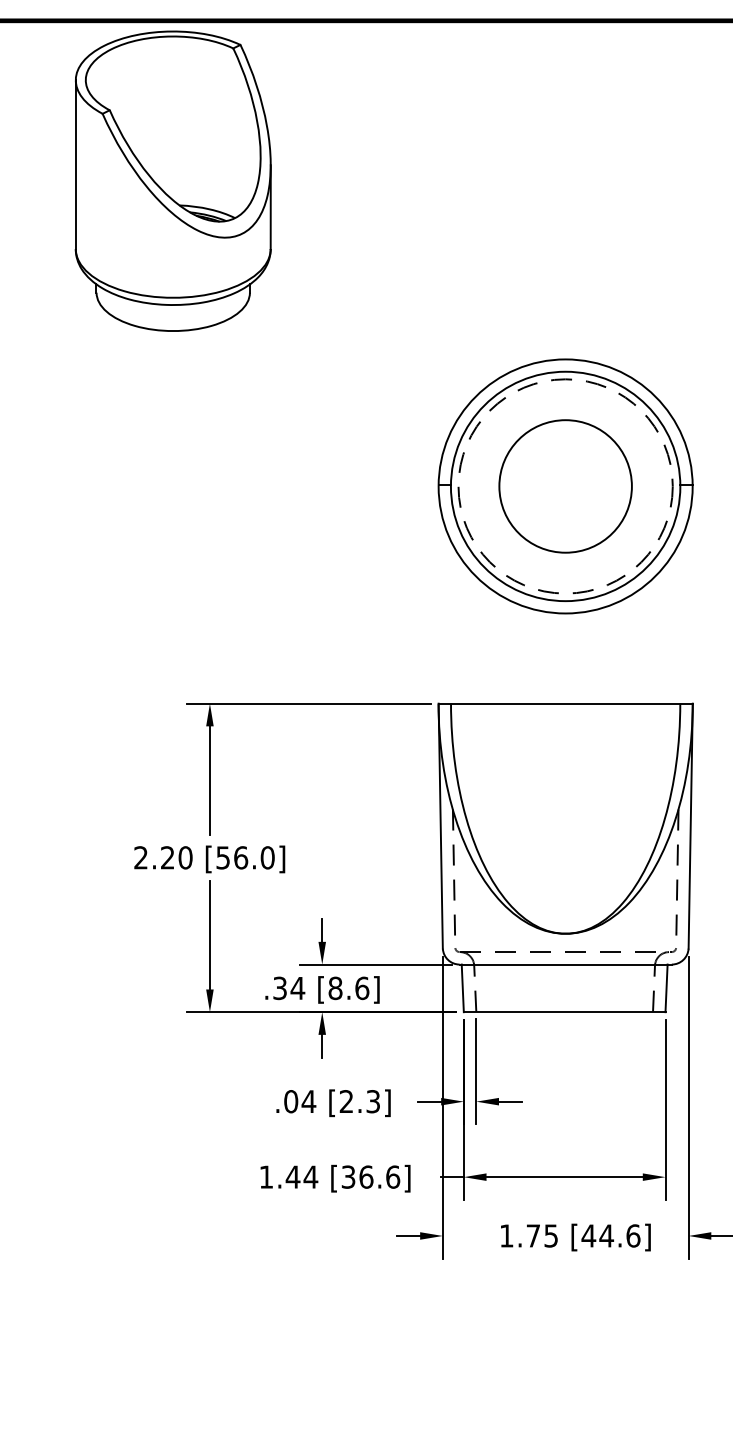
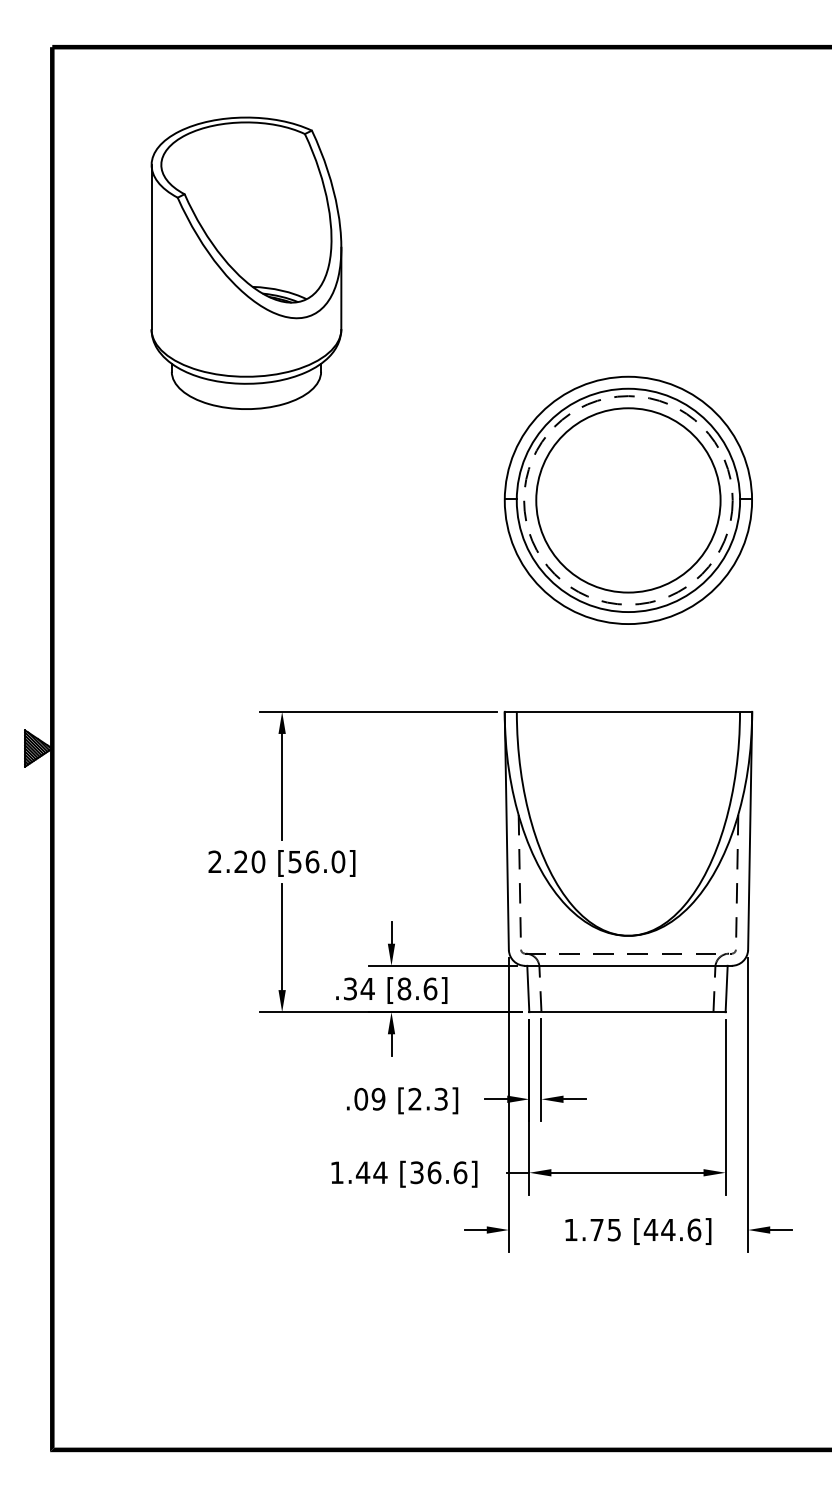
part: (173, 180) -> (246, 262), moved
circle: (565, 486) -> (628, 500), size x1.43
text: (308, 1100) -> (378, 1098), .04 -> .09

